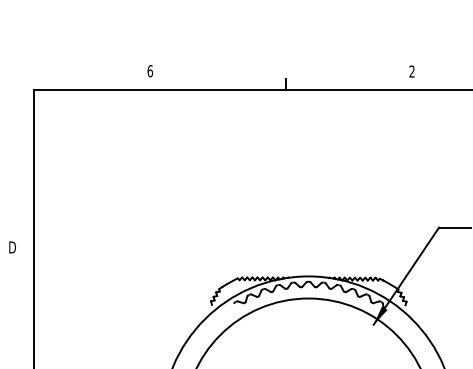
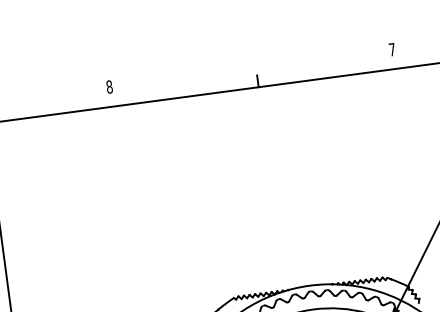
text: (149, 71) -> (108, 87), 6 -> 8
text: (411, 71) -> (391, 49), 2 -> 7

